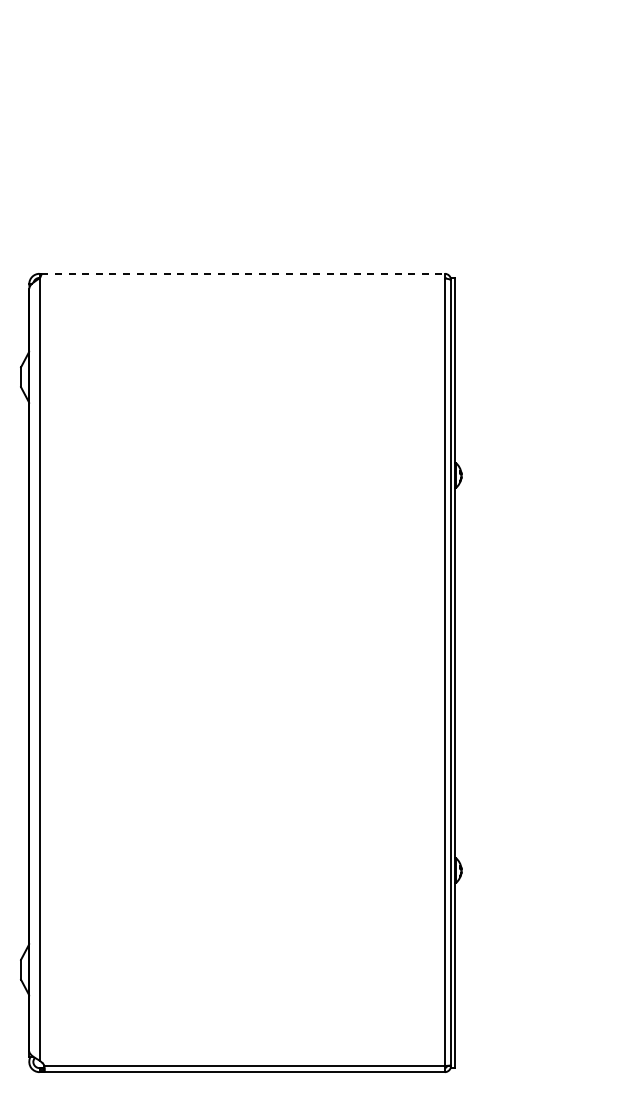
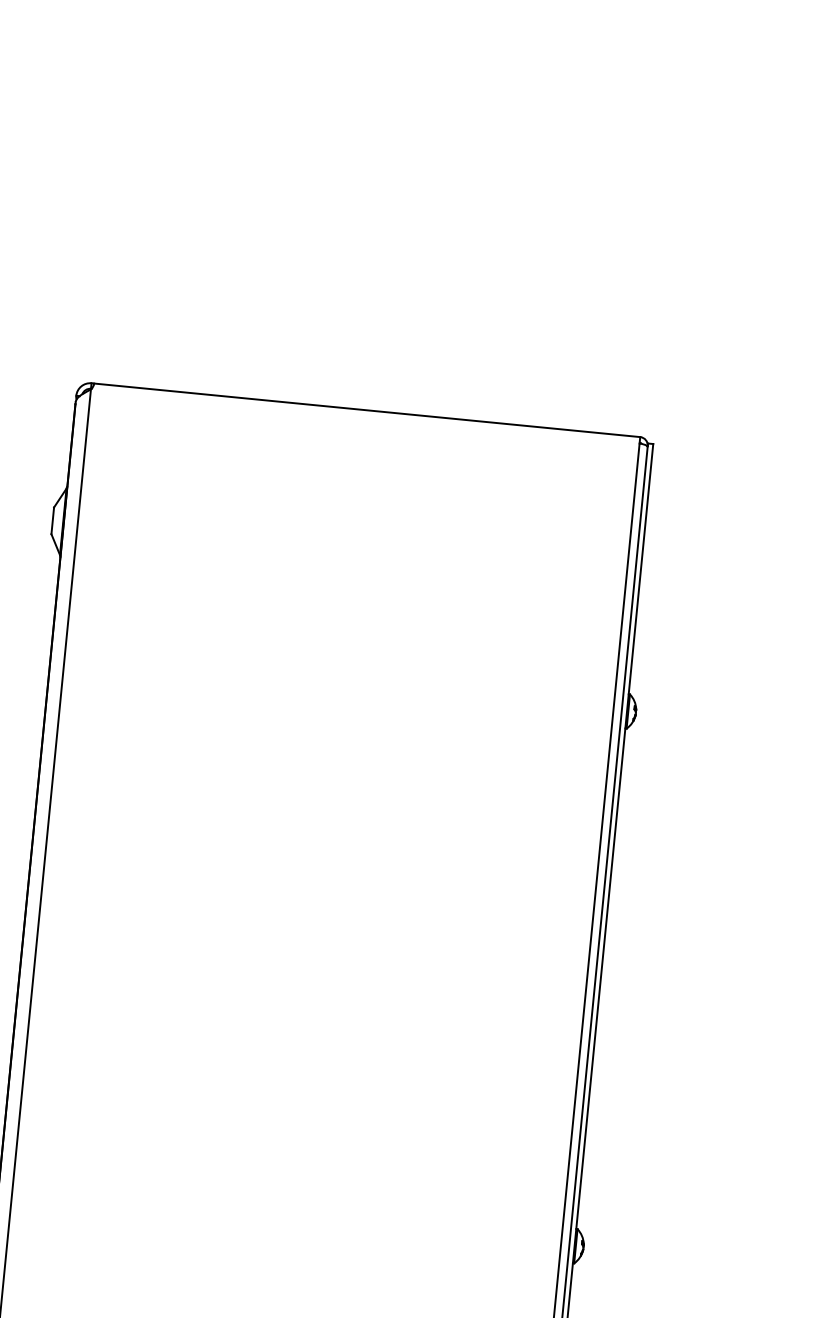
line: (243, 273) -> (367, 409), dashed -> solid

